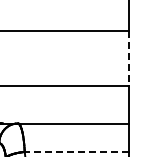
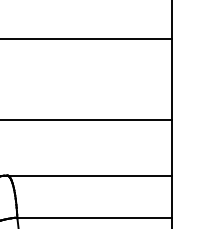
line: (129, 58) -> (172, 79), dashed -> solid
line: (76, 151) -> (93, 216), dashed -> solid

